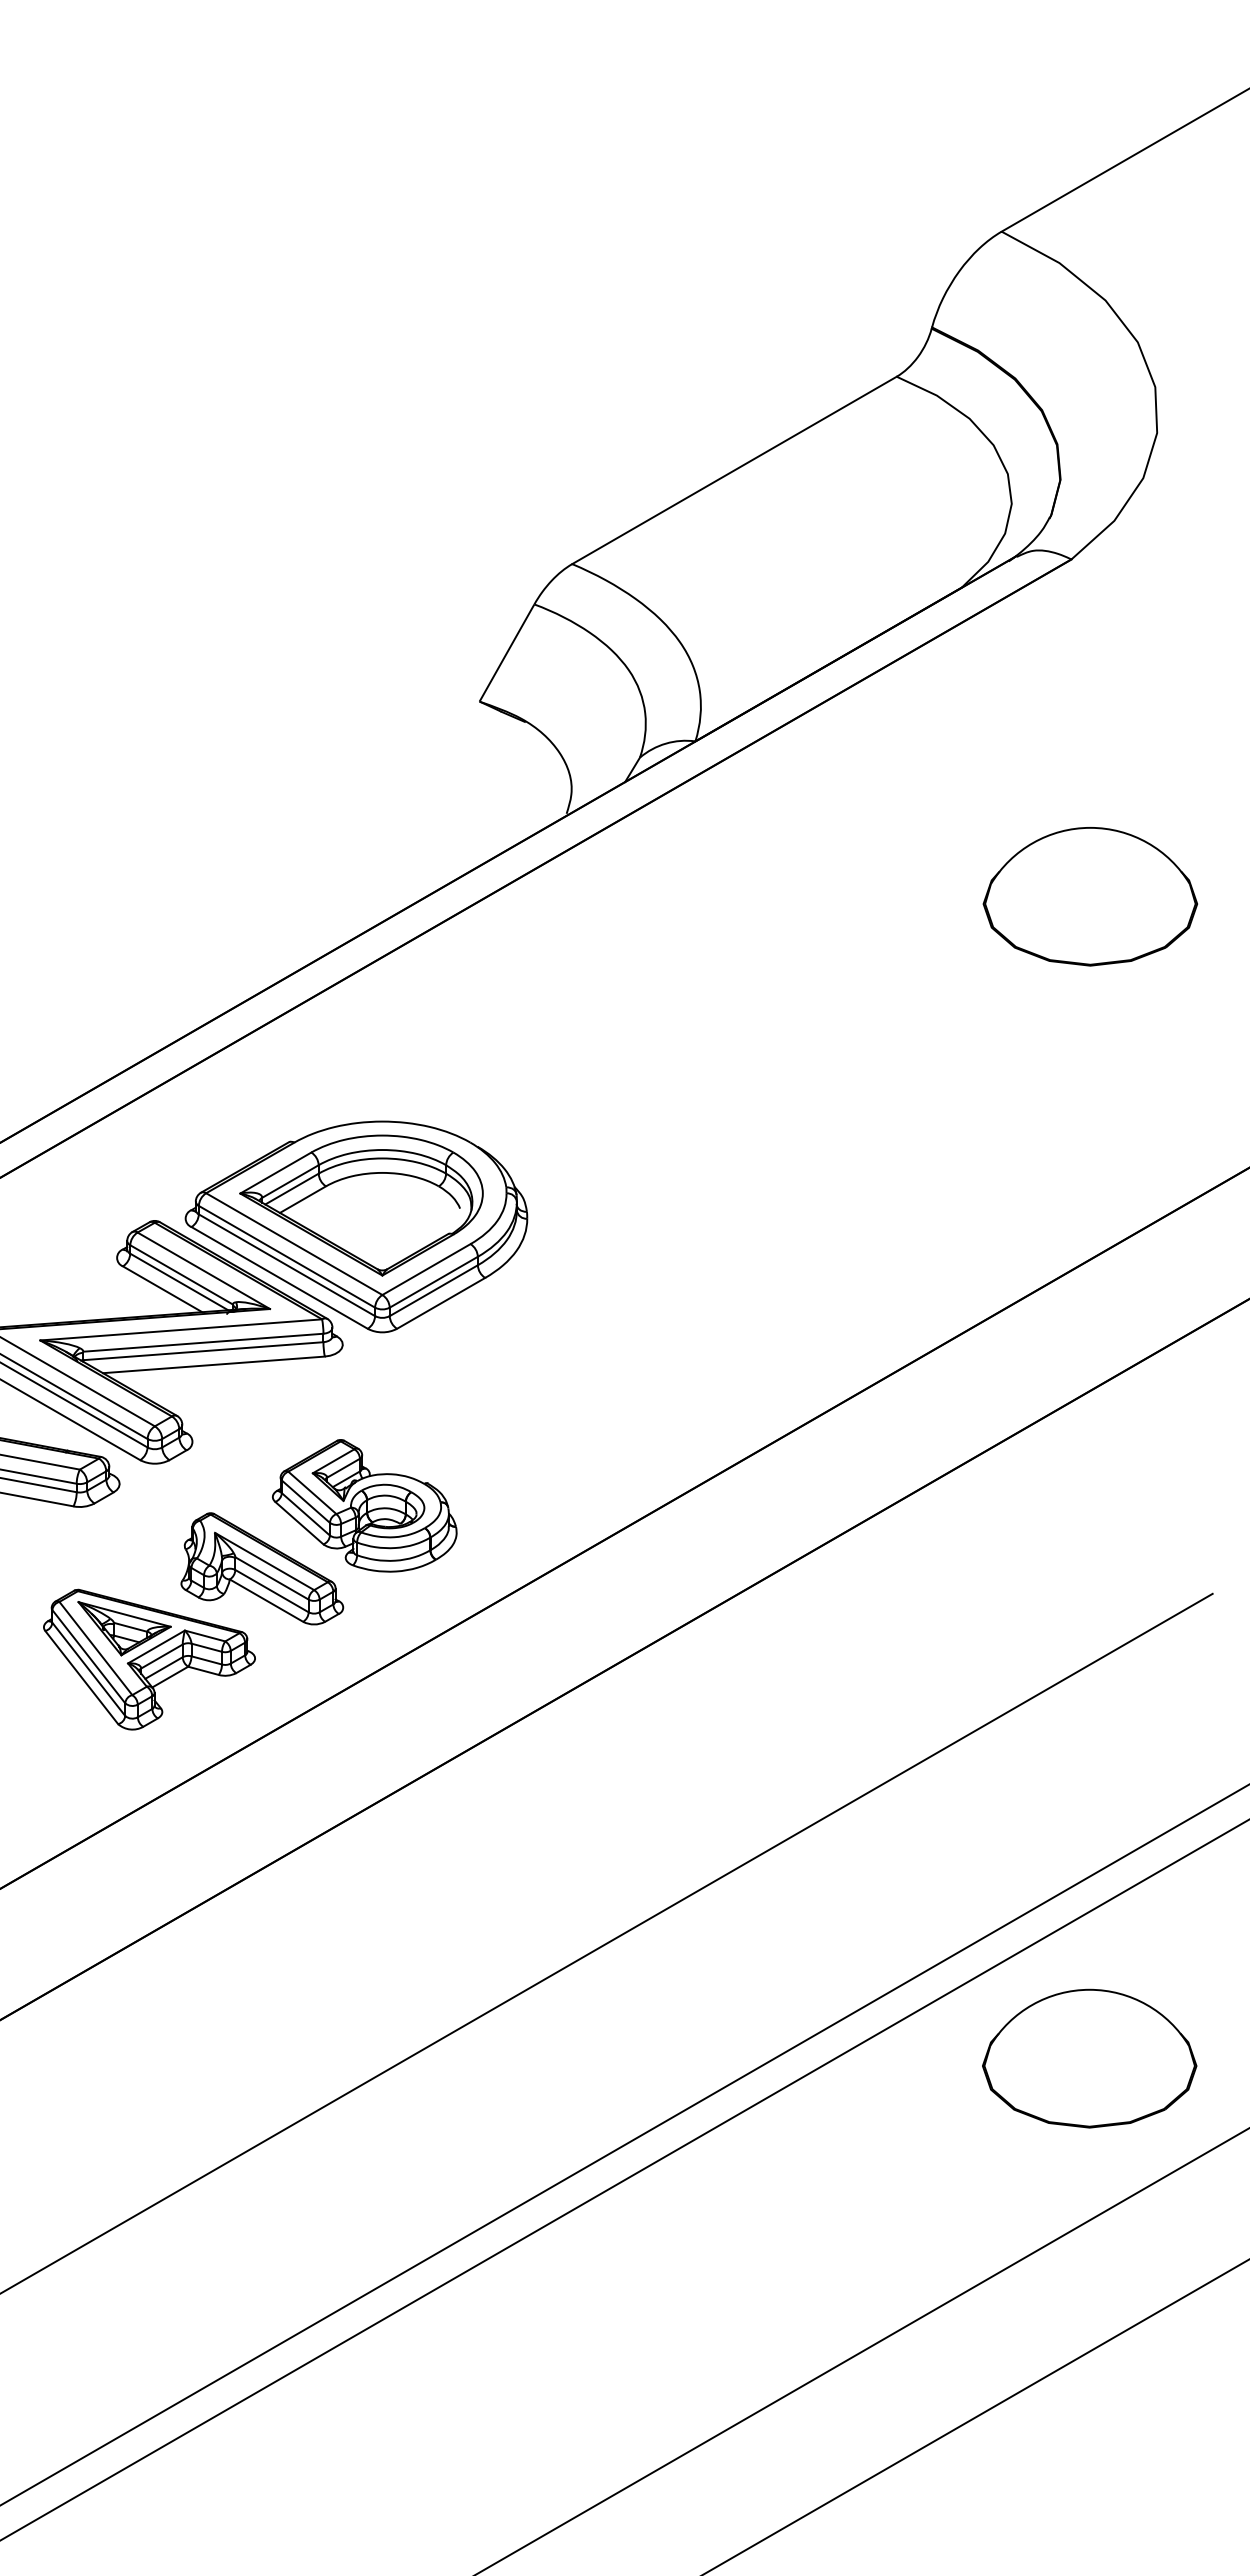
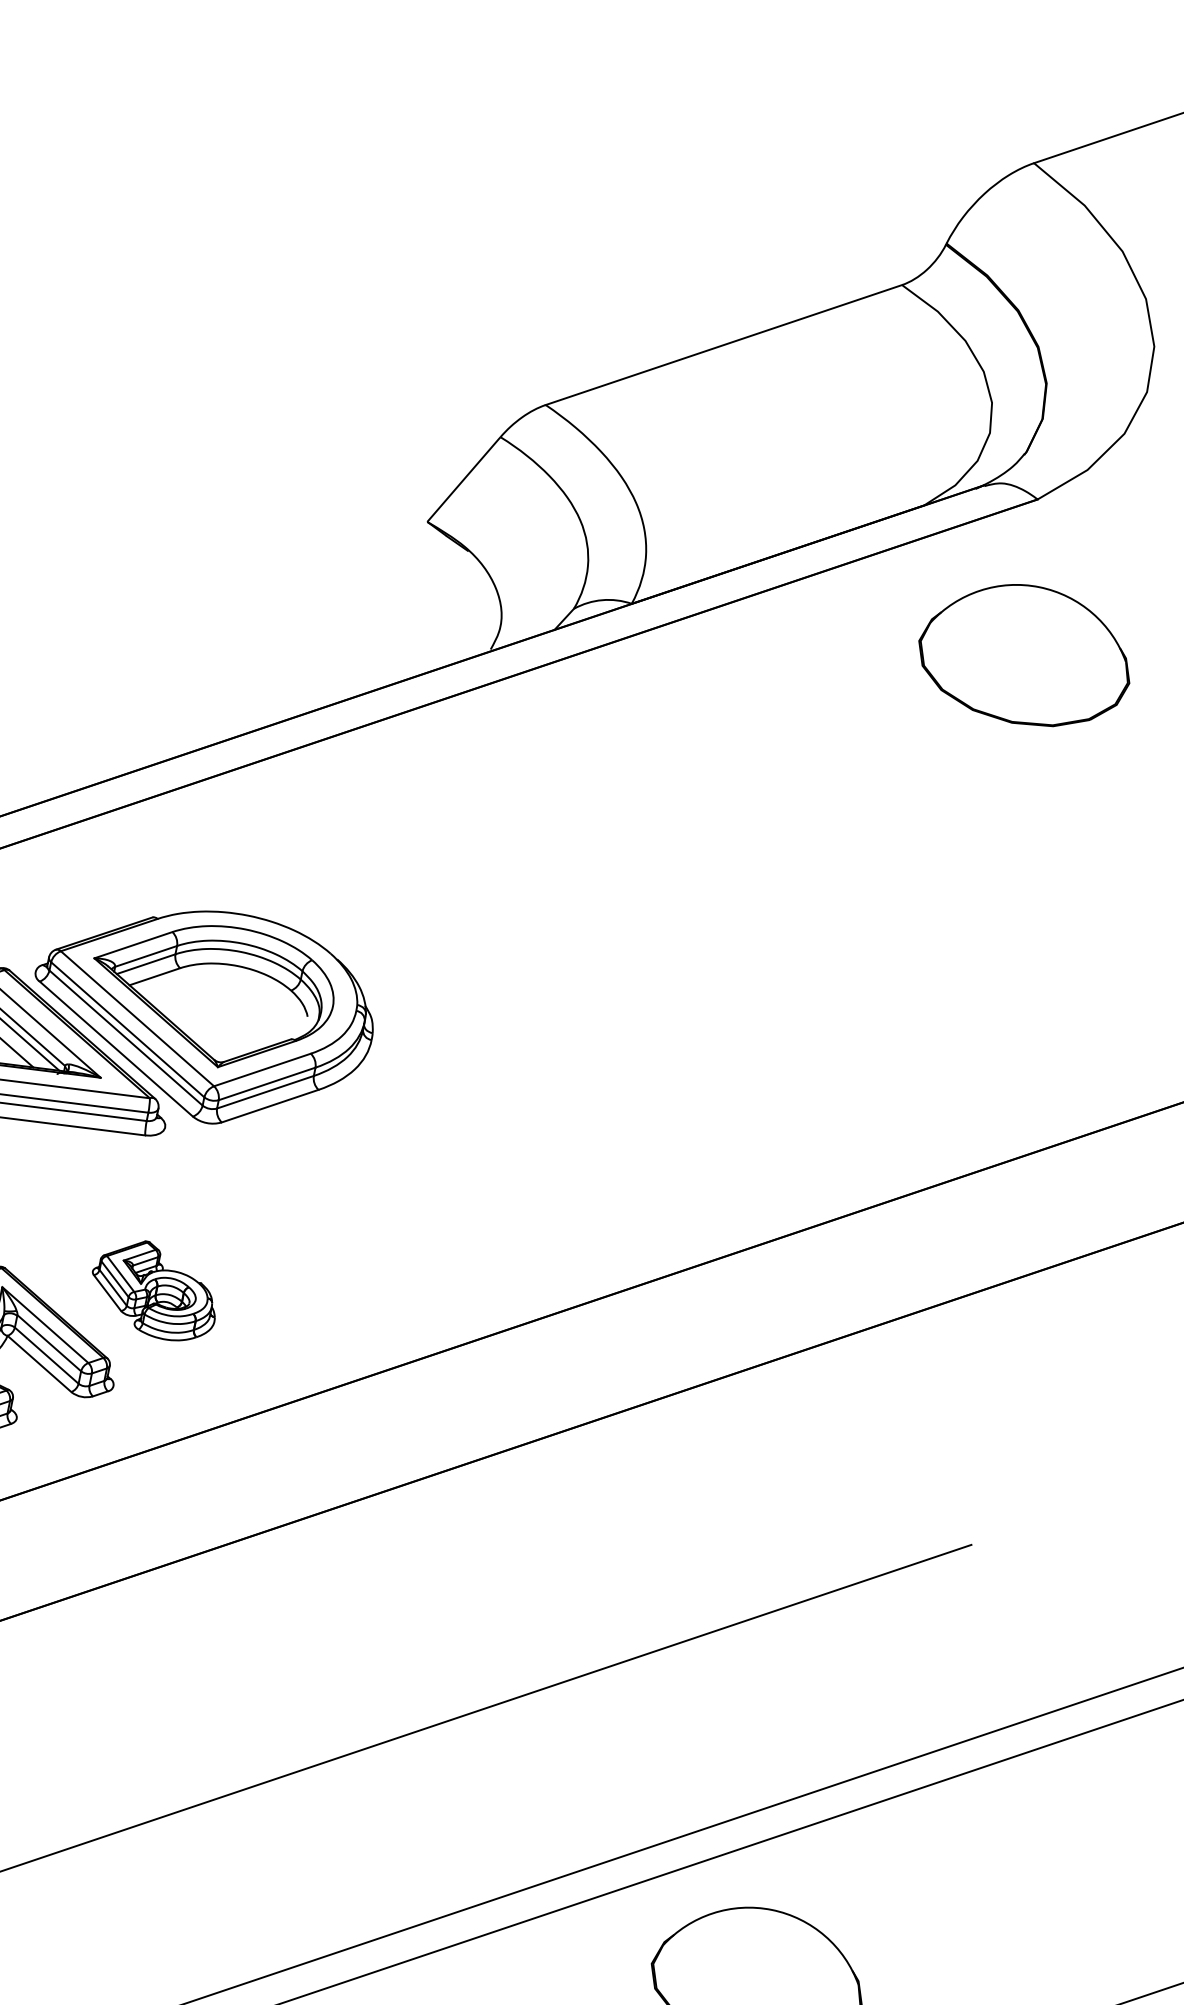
part: (1090, 896) -> (1025, 654), moved
part: (364, 1505) -> (154, 1289), size x0.7

